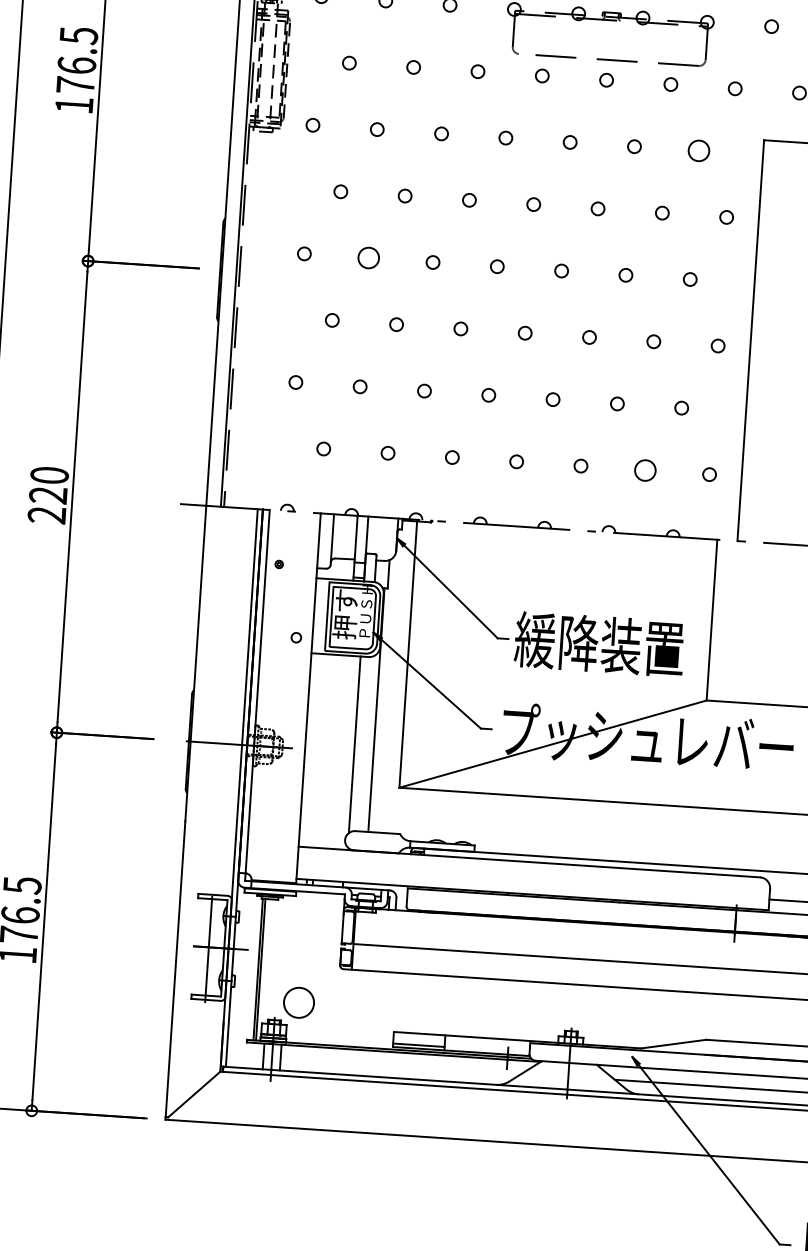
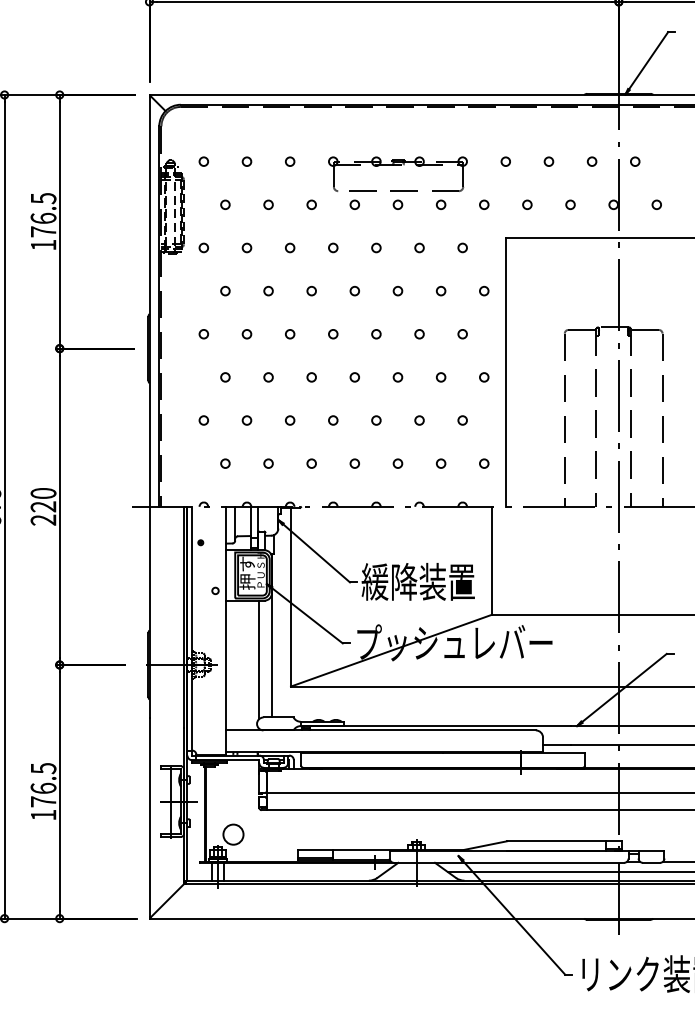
circle: (698, 150) -> (462, 247), size x0.62
circle: (367, 258) -> (246, 334), size x0.62
circle: (644, 470) -> (440, 463), size x0.62

